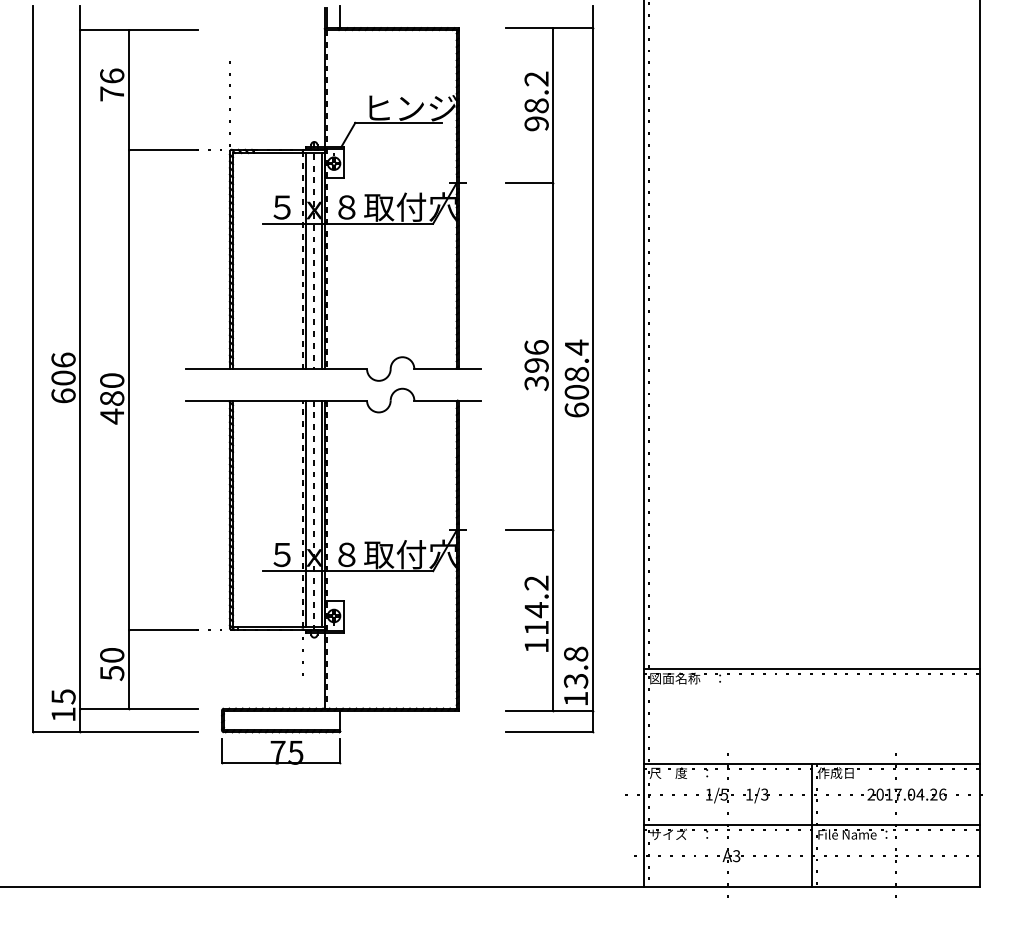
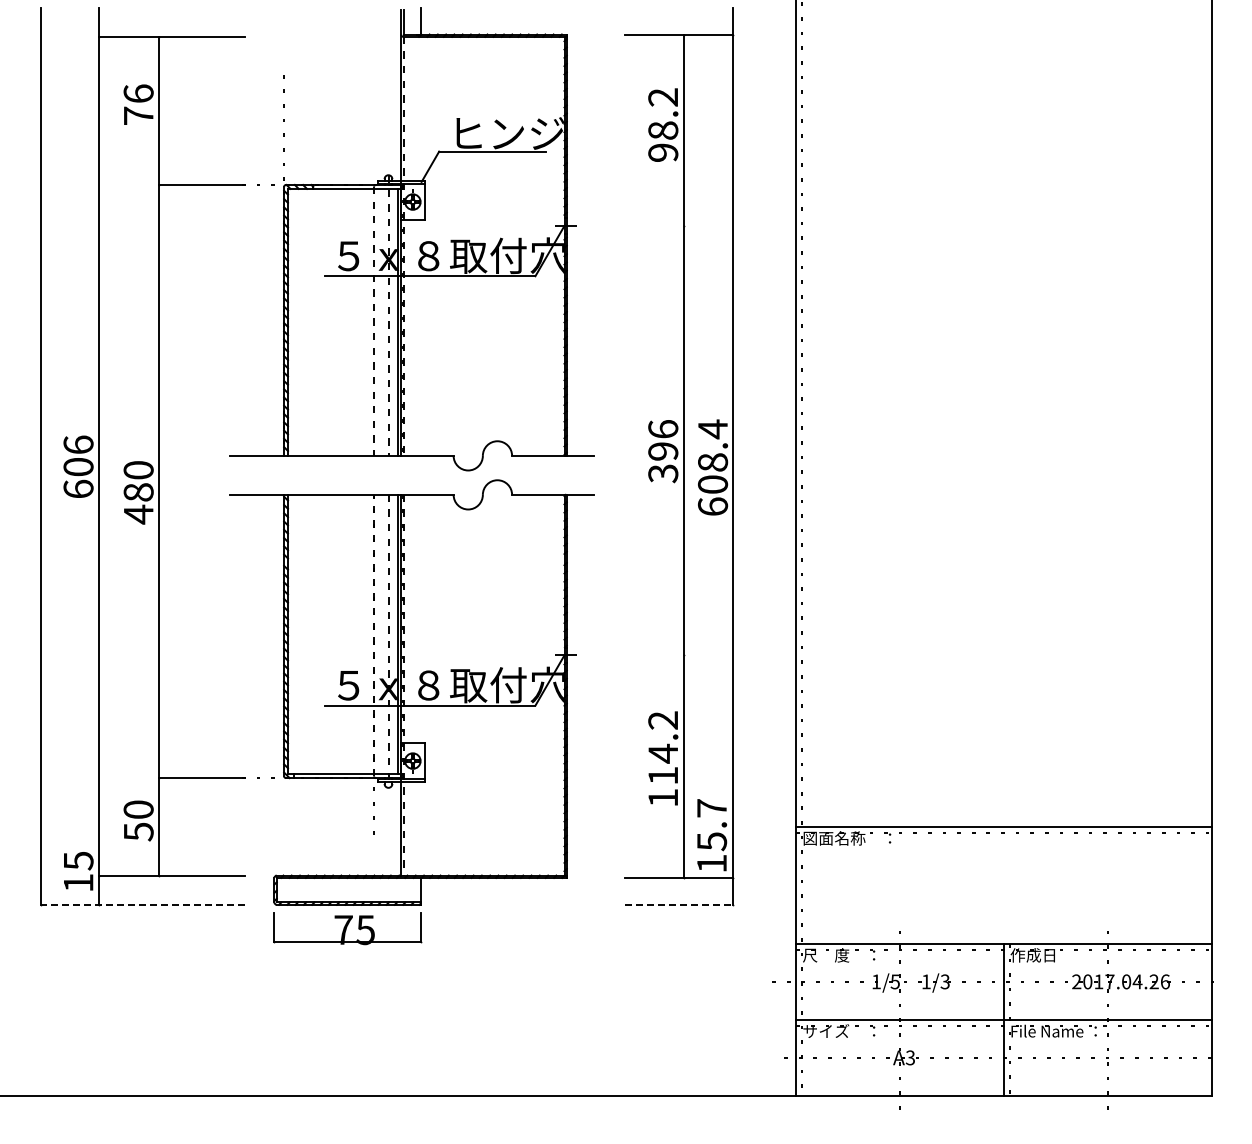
line: (529, 182) -> (654, 225), removed
line: (305, 260) -> (377, 321), removed
line: (305, 513) -> (377, 634), removed
line: (529, 530) -> (654, 655), removed
text: (575, 667) -> (711, 824), 13.8 -> 15.7
line: (115, 732) -> (142, 904), solid -> dashed
line: (549, 732) -> (679, 904), solid -> dashed

